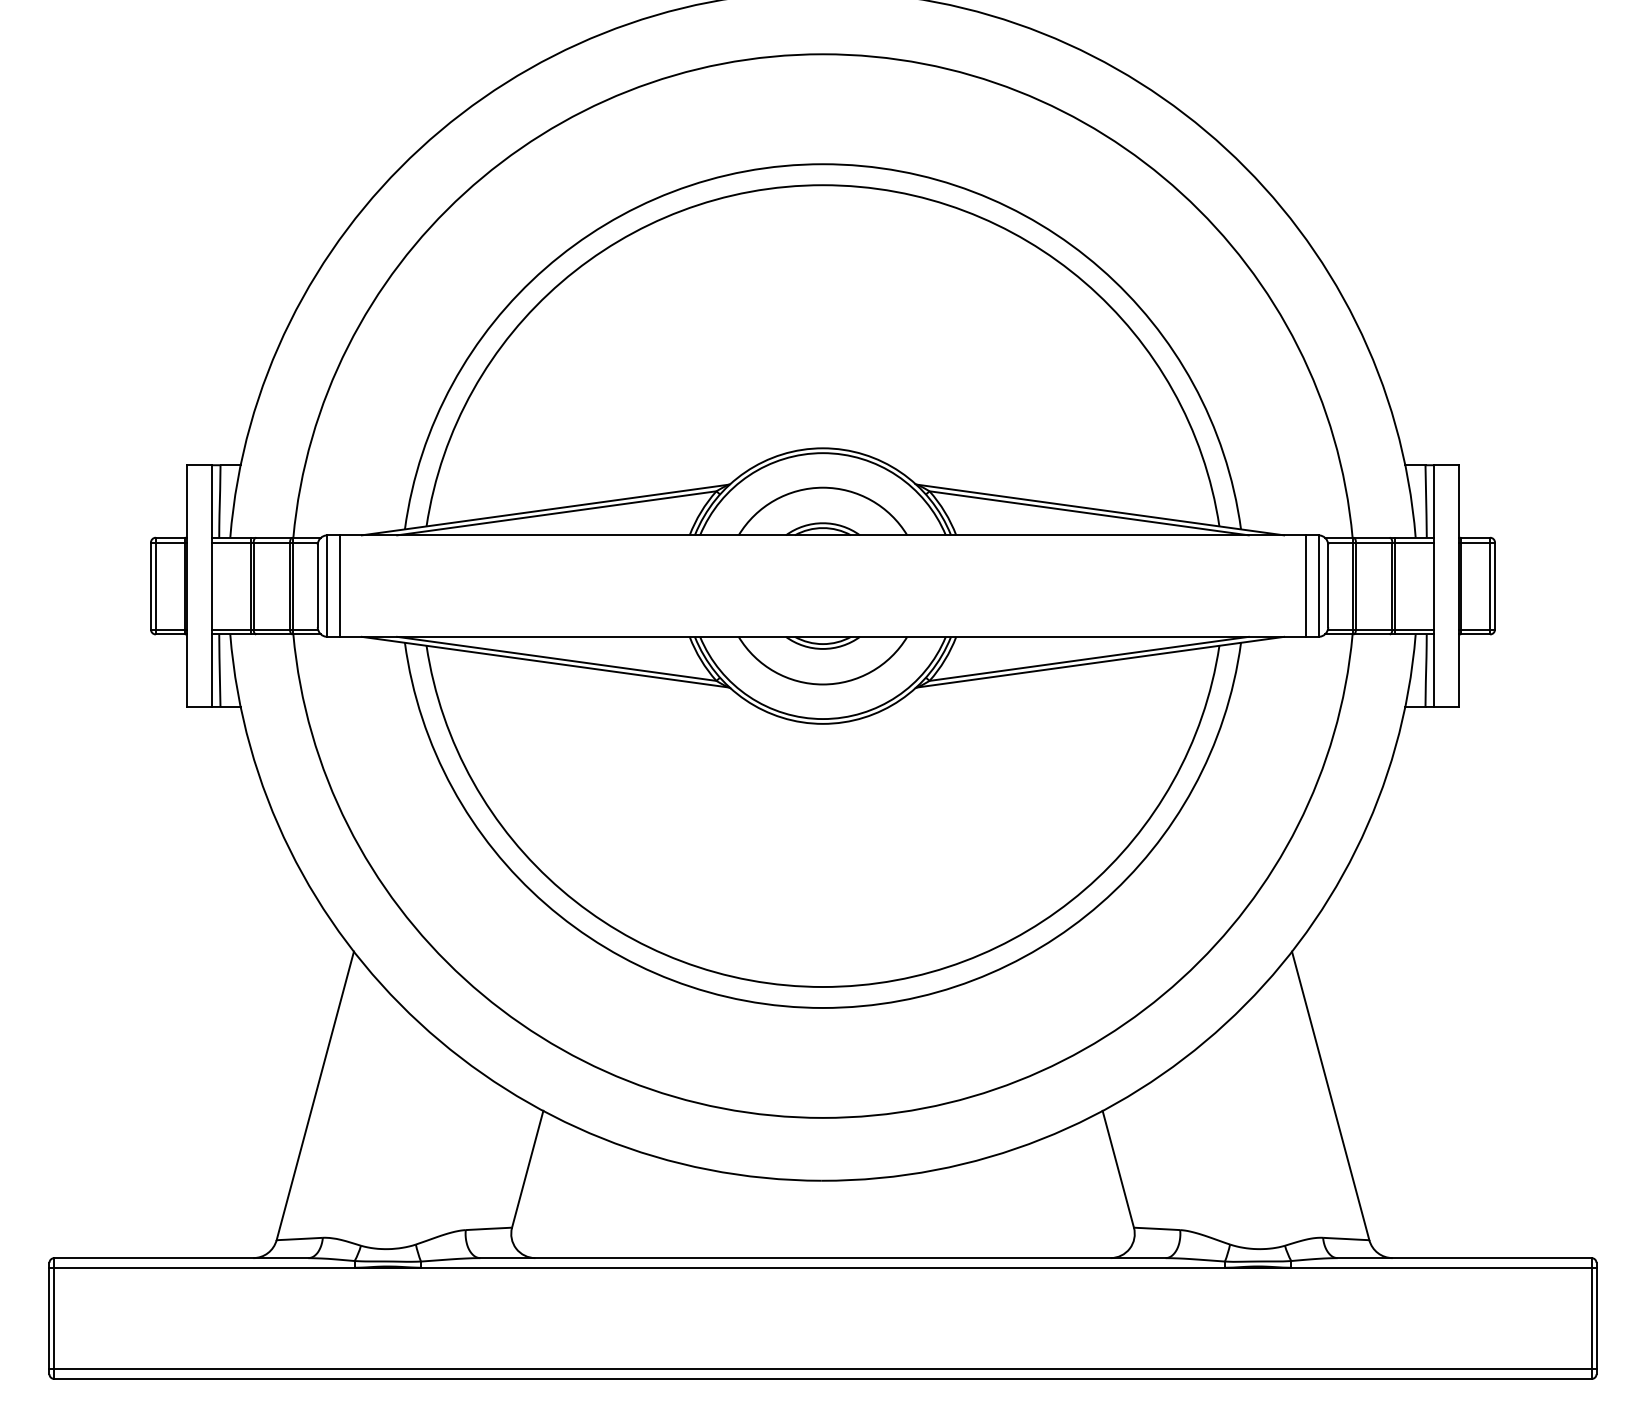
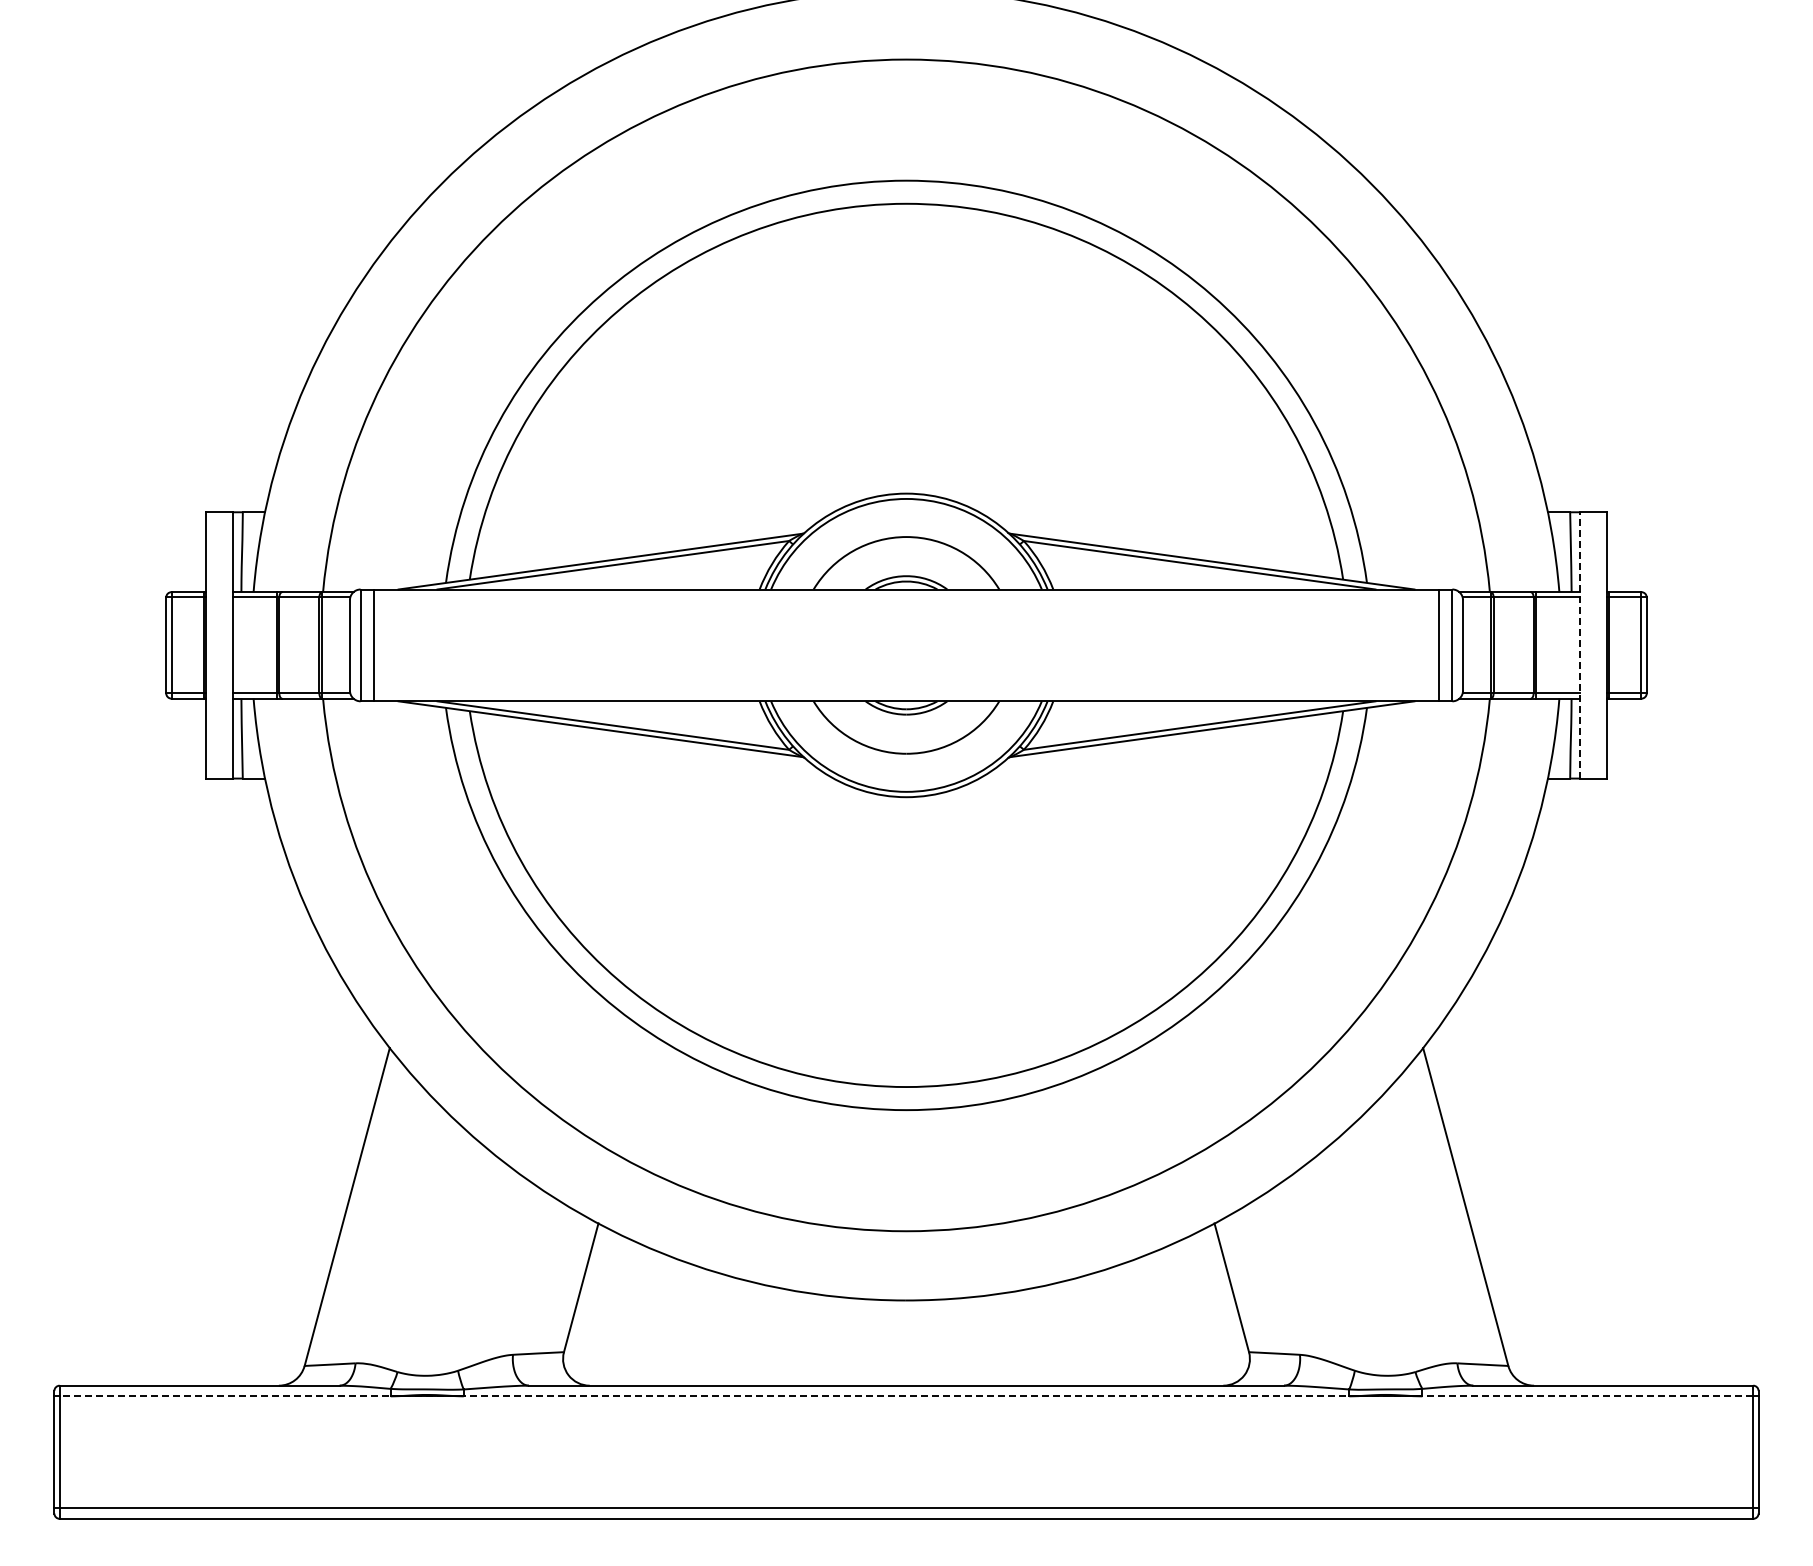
line: (1434, 585) -> (1580, 644), solid -> dashed
line: (823, 1267) -> (906, 1396), solid -> dashed

